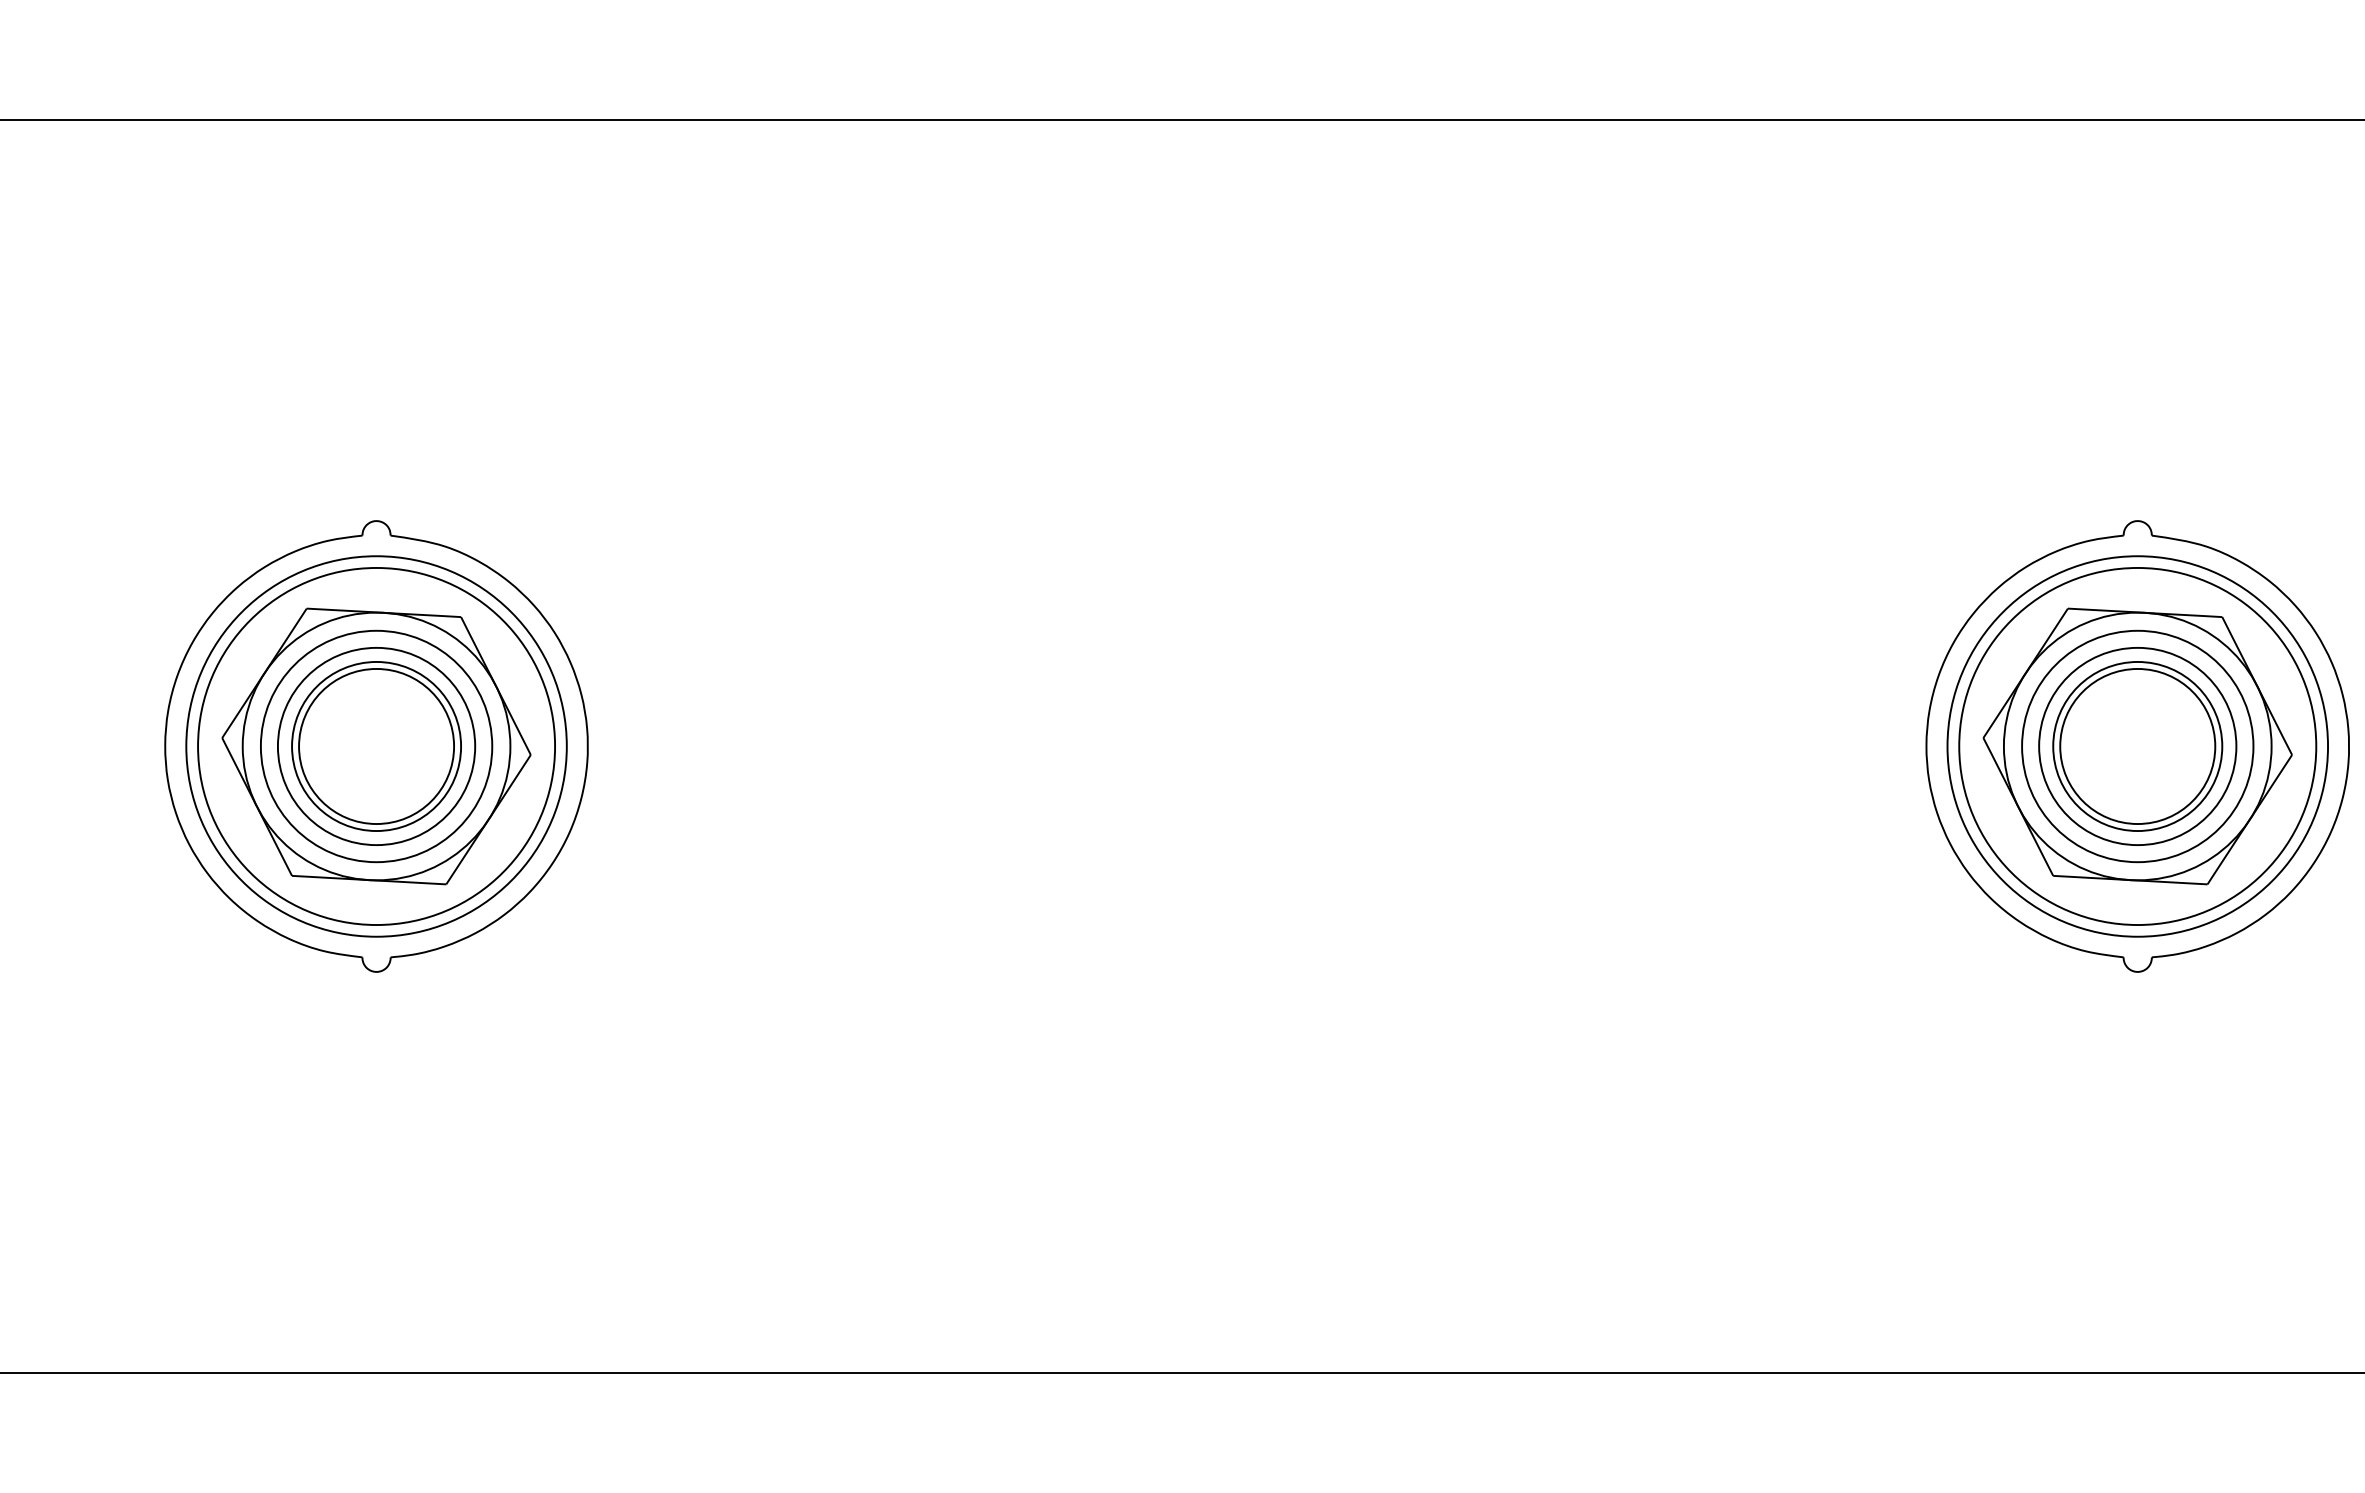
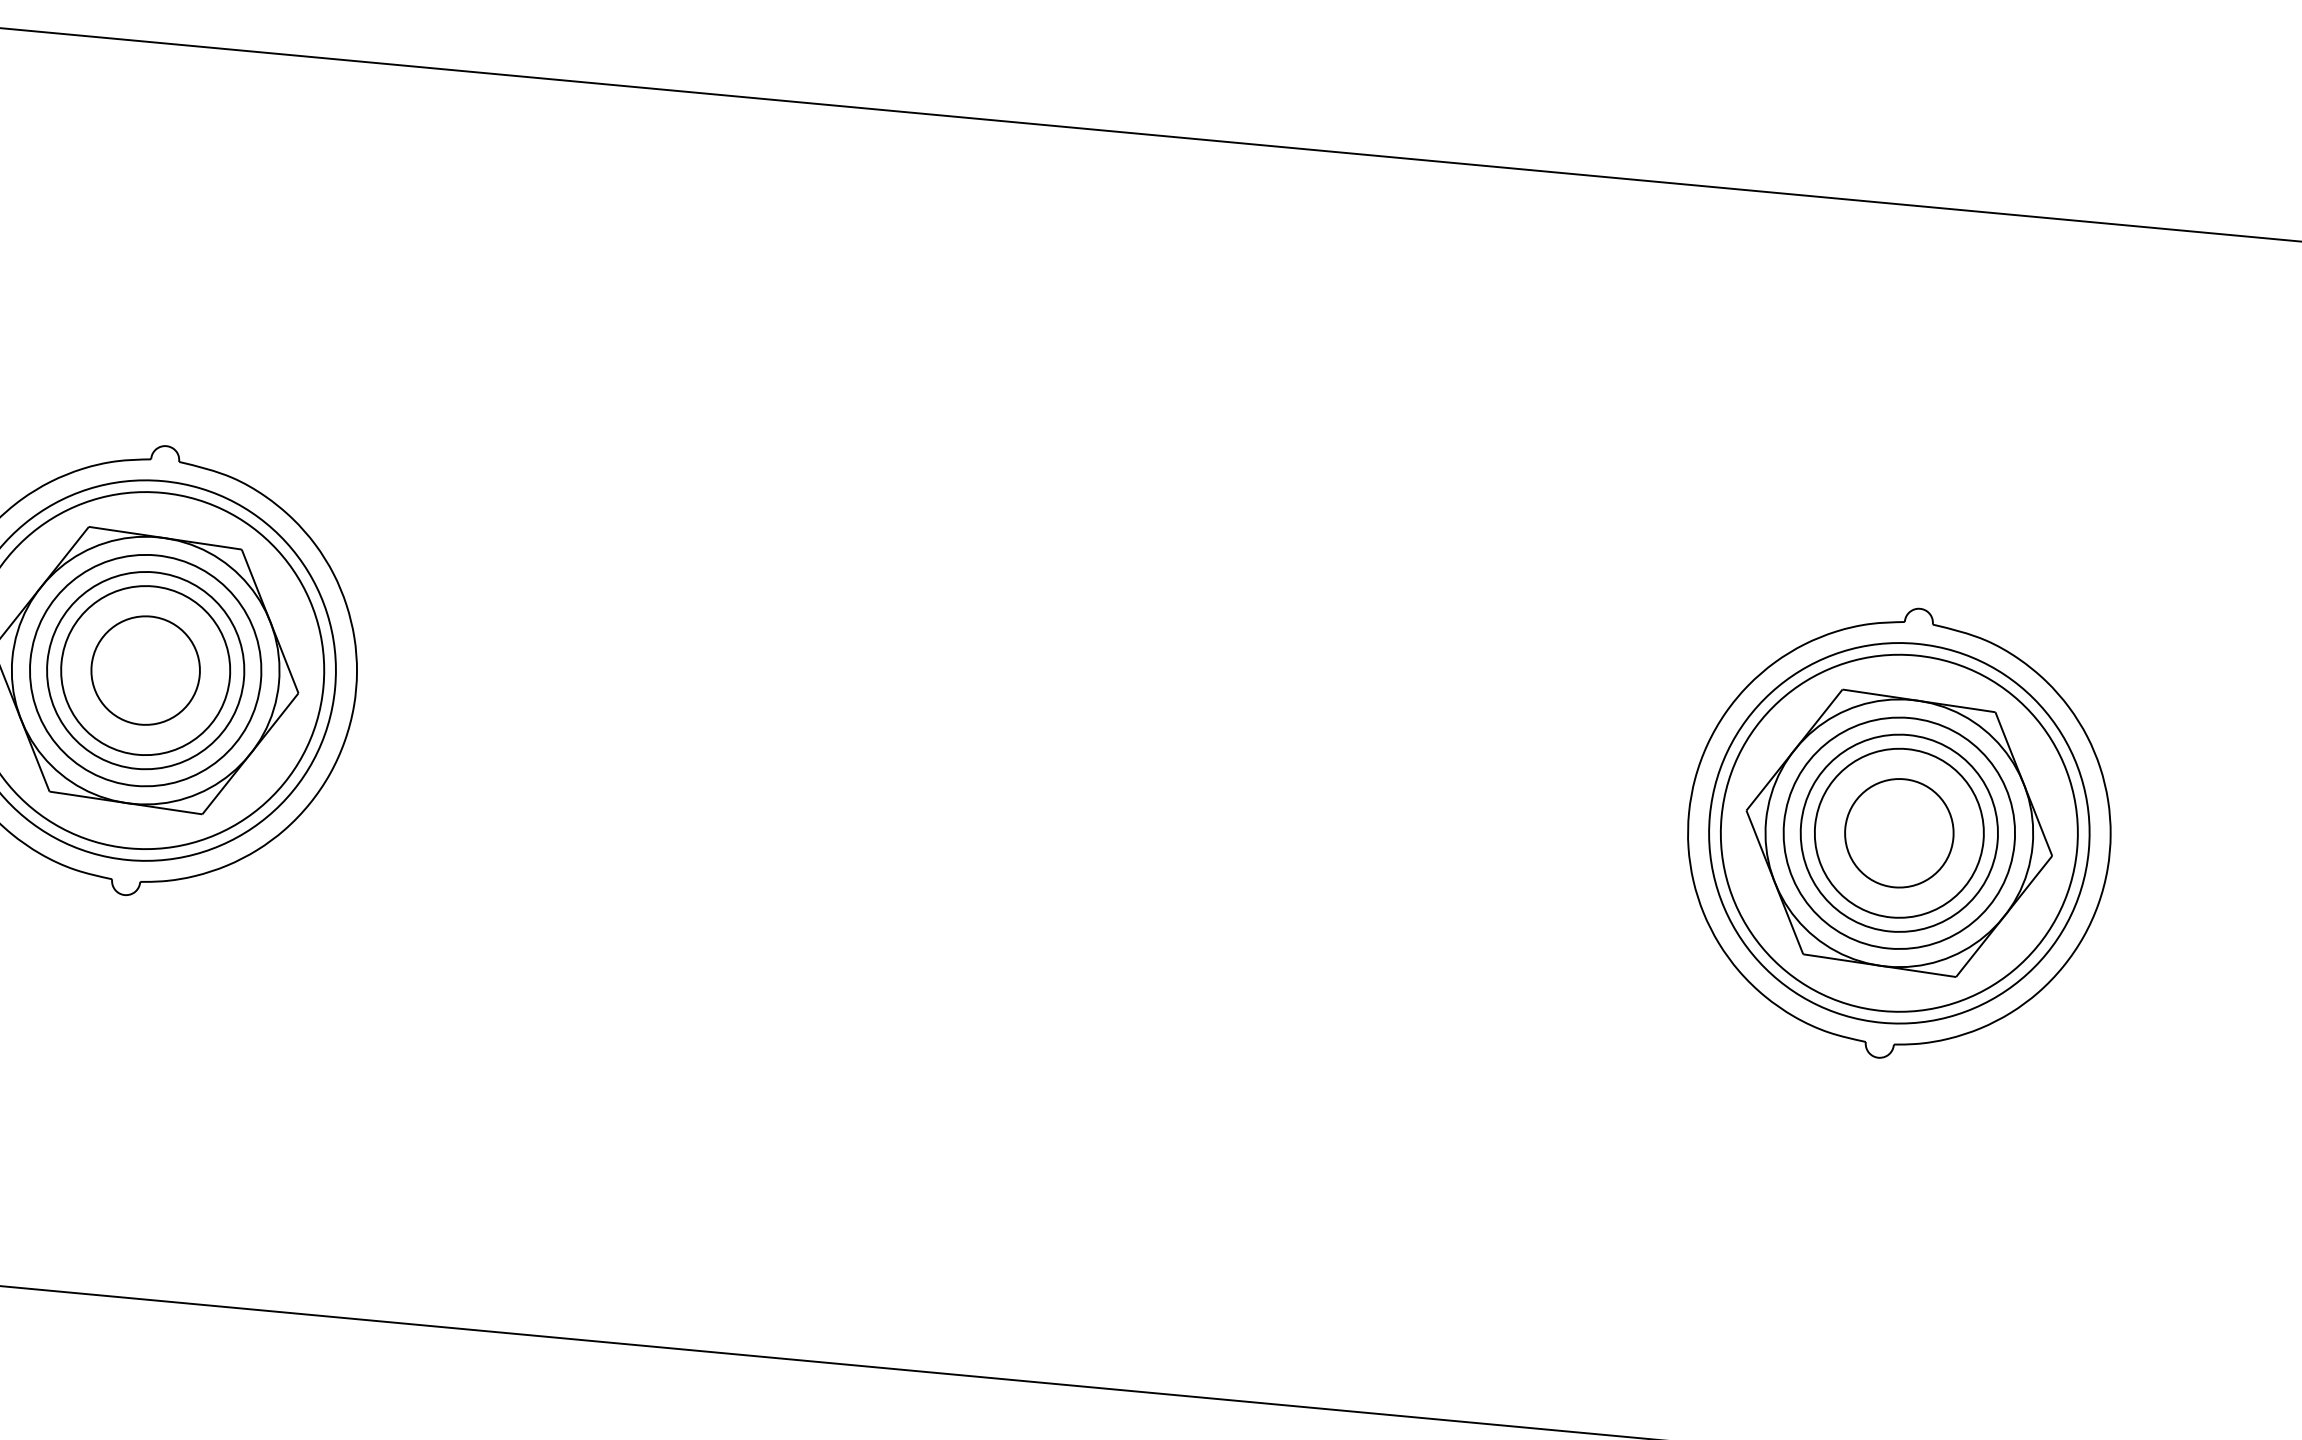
circle: (376, 746) -> (145, 670), size x0.7
circle: (2137, 746) -> (1899, 833), size x0.7

